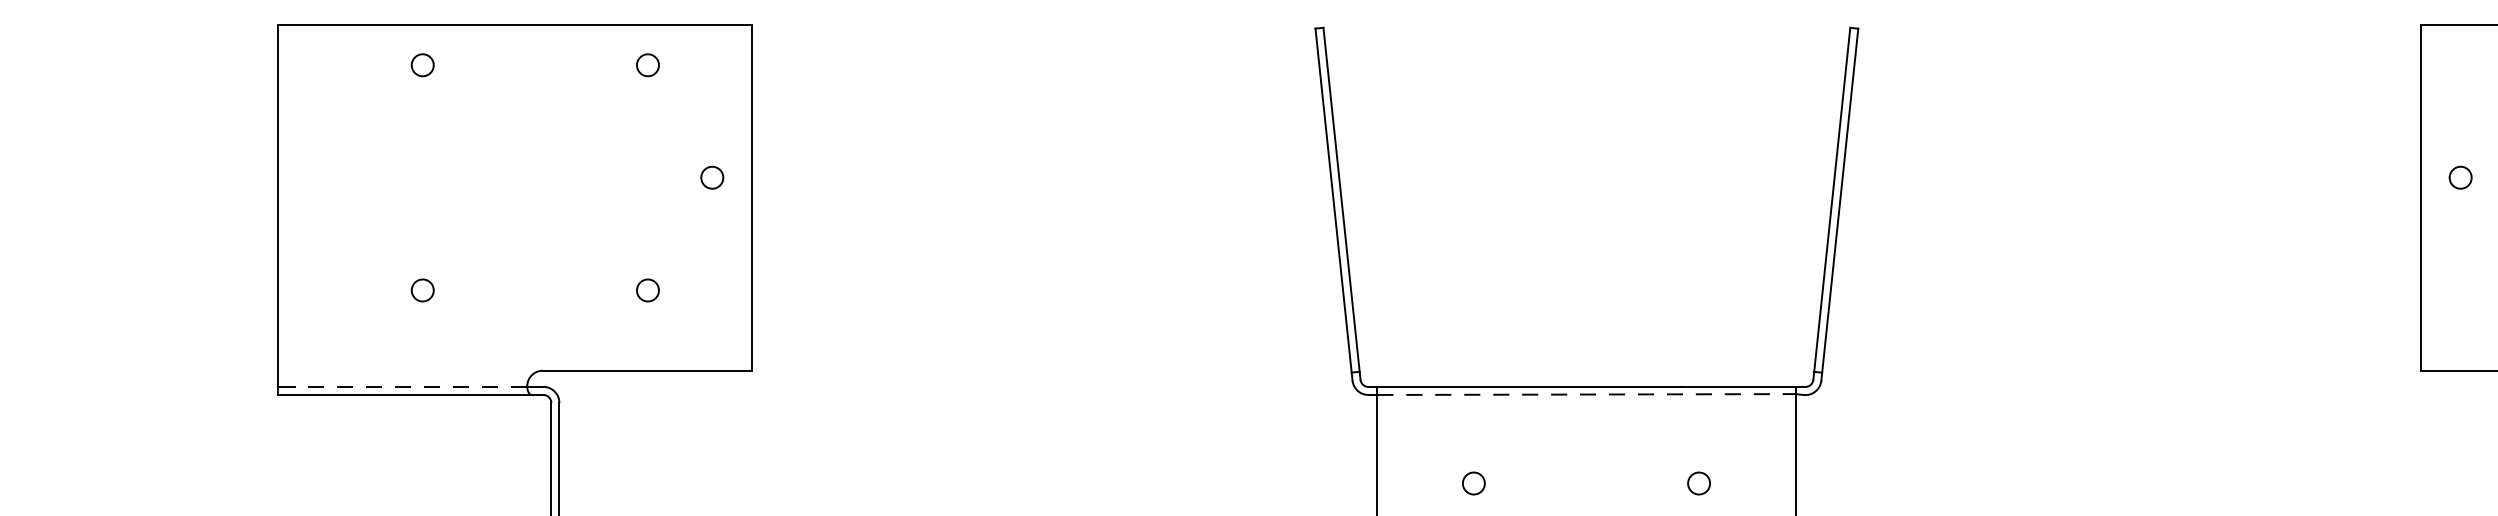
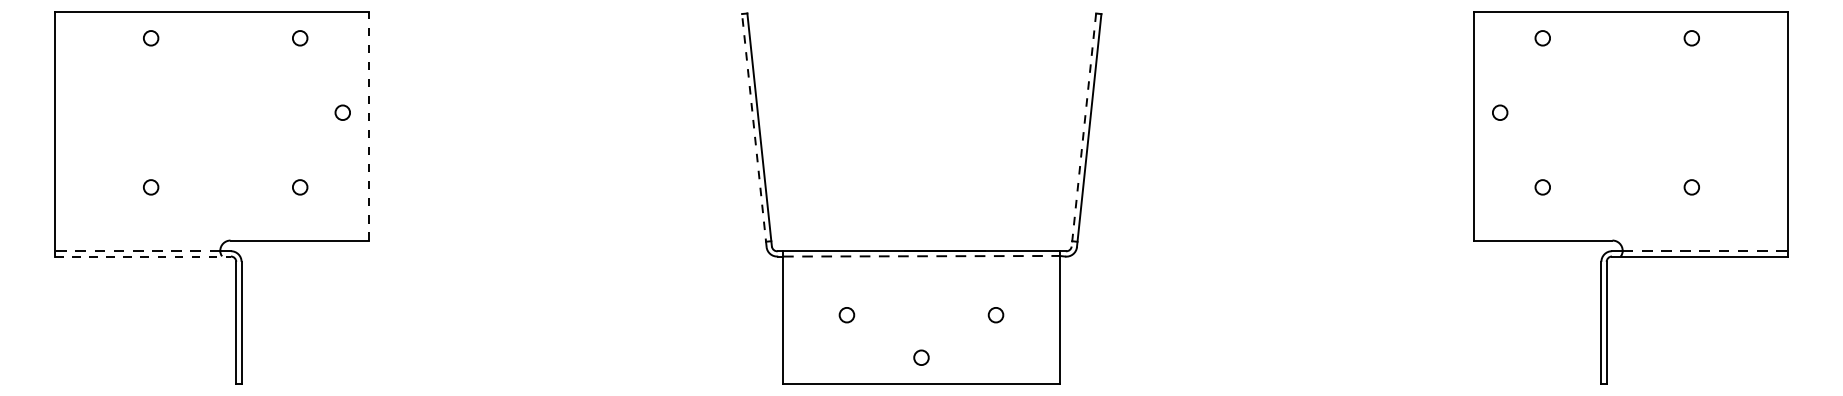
line: (752, 197) -> (369, 125), solid -> dashed
line: (1334, 204) -> (754, 130), solid -> dashed
line: (1831, 204) -> (1083, 130), solid -> dashed
line: (411, 394) -> (143, 256), solid -> dashed

